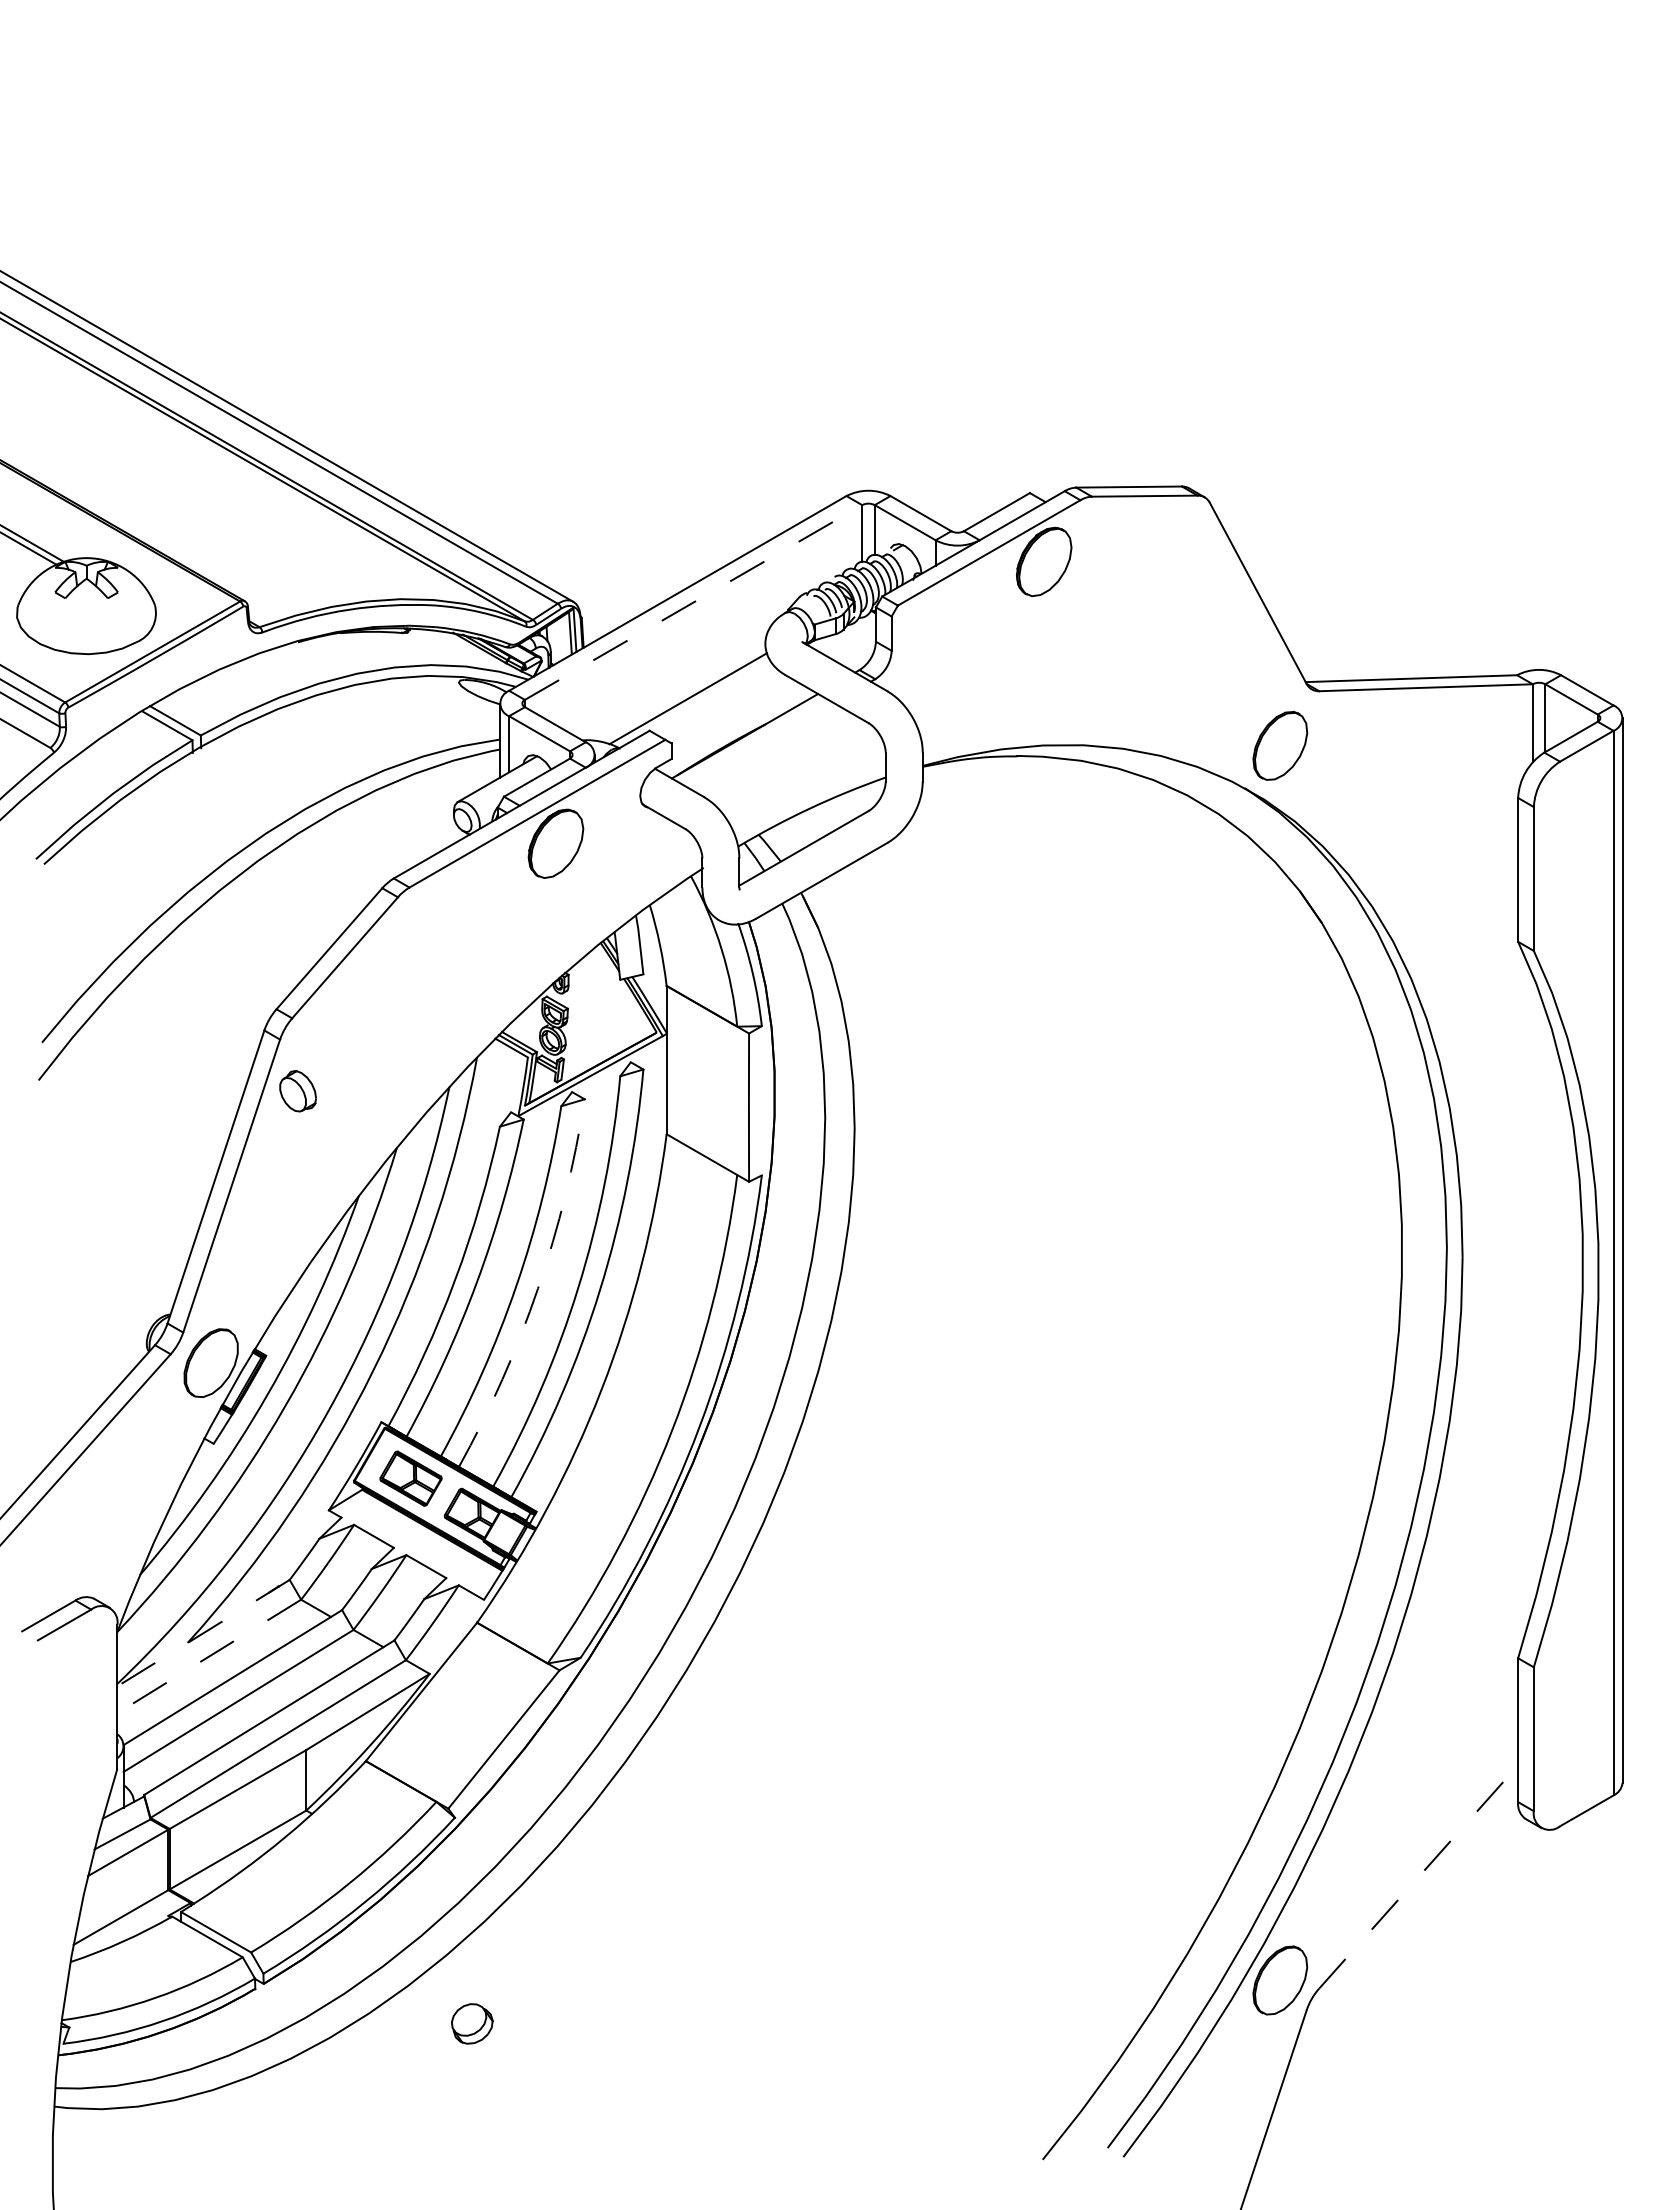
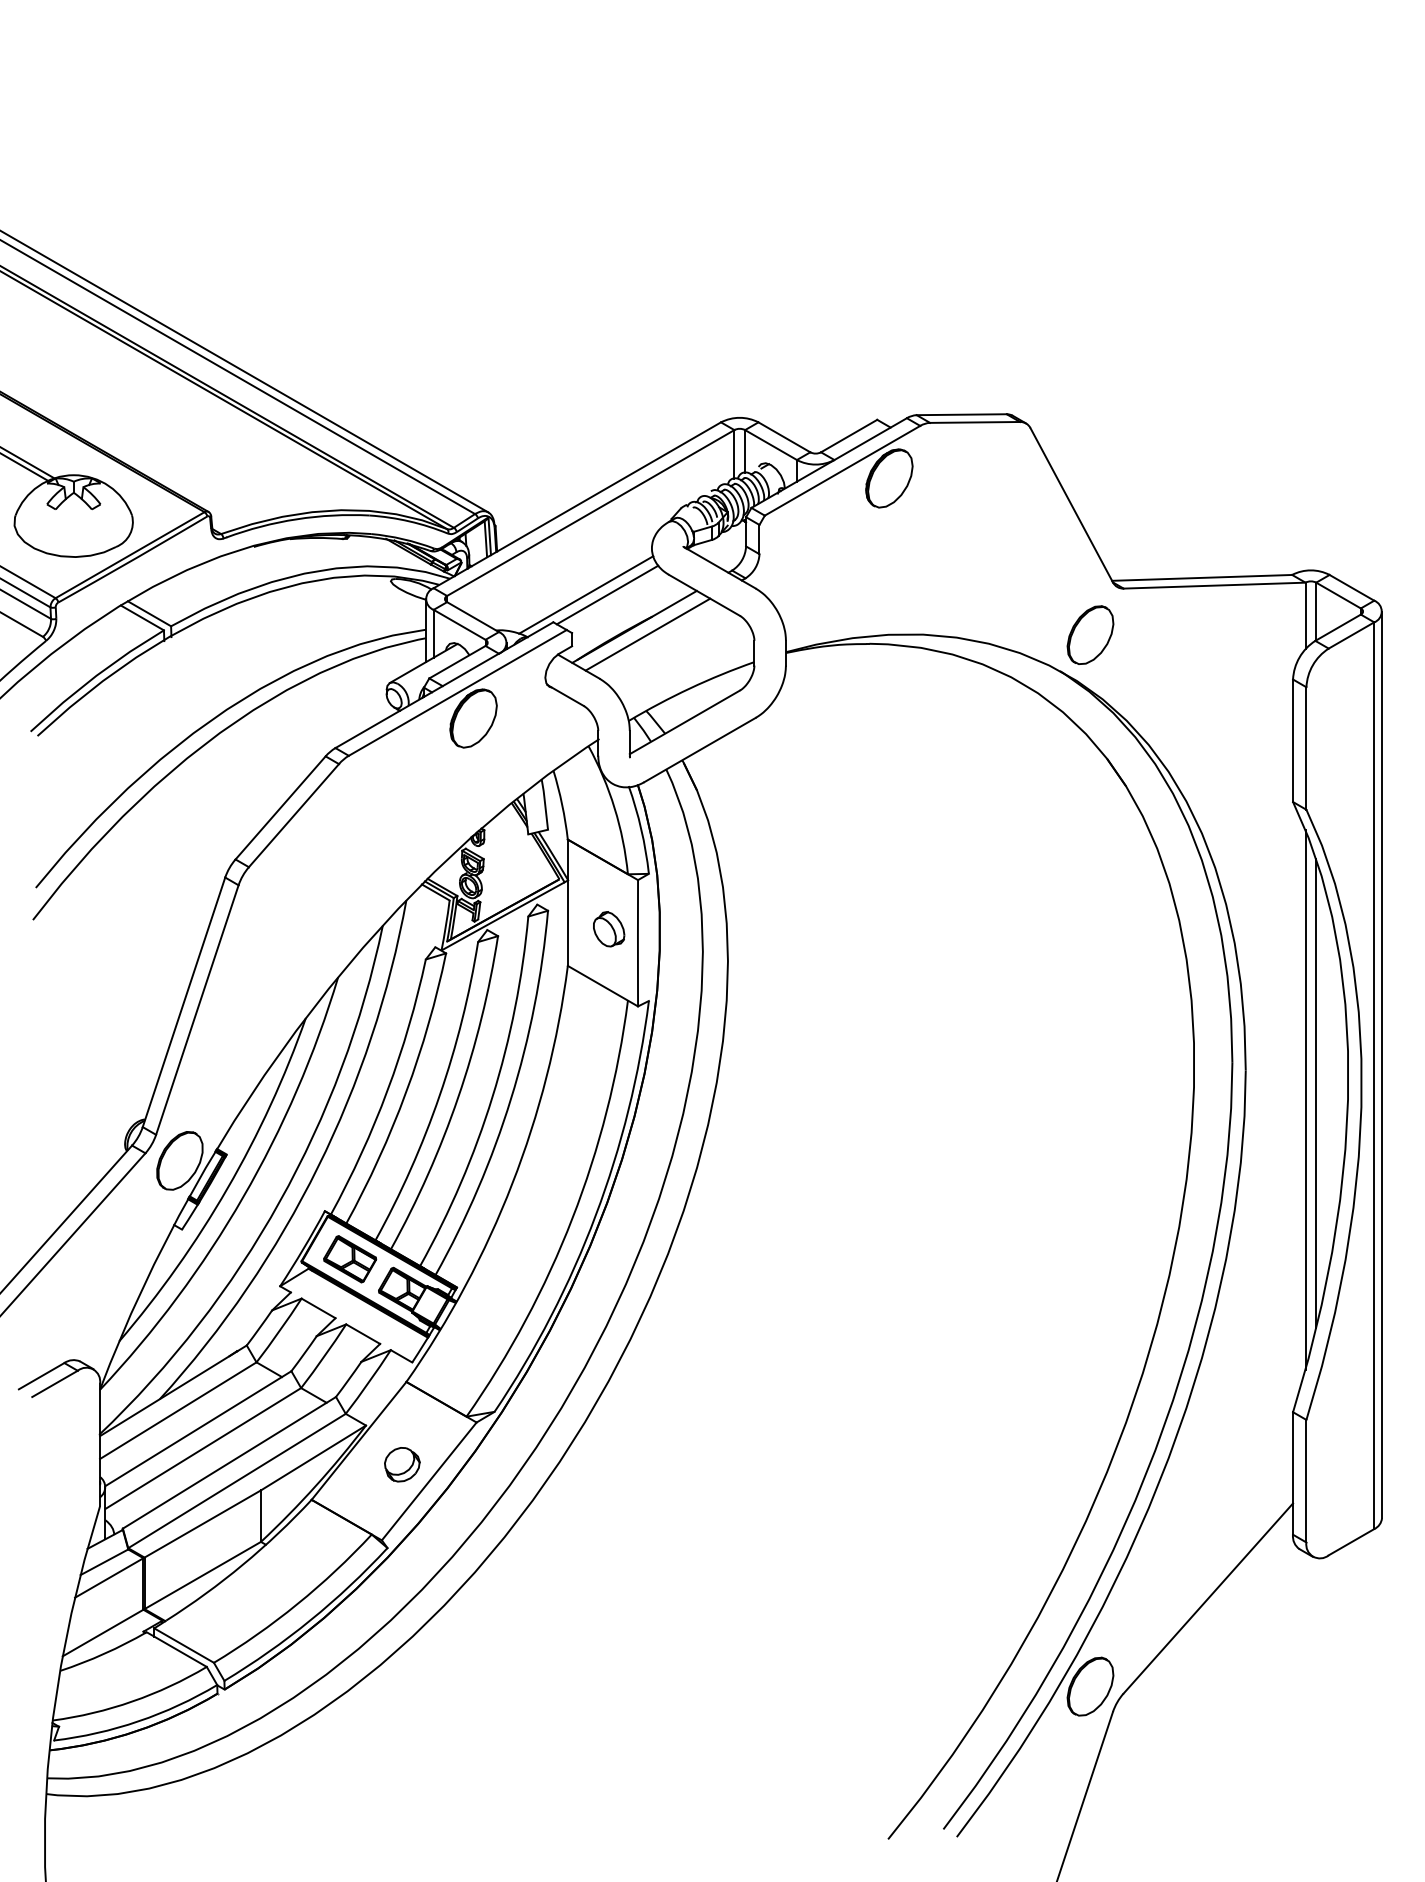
line: (693, 602) -> (590, 513), dashed -> solid
line: (712, 698) -> (606, 594), added
line: (760, 745) -> (647, 634), added
part: (297, 1091) -> (608, 929), moved
line: (1545, 1283) -> (1316, 1093), added
arc: (537, 1288) -> (457, 1097), dashed -> solid
line: (1532, 1291) -> (1305, 1099), added
line: (203, 1633) -> (173, 1391), dashed -> solid
line: (209, 1656) -> (178, 1410), dashed -> solid
line: (1418, 1876) -> (1208, 1598), dashed -> solid
part: (472, 2023) -> (402, 1464), moved

